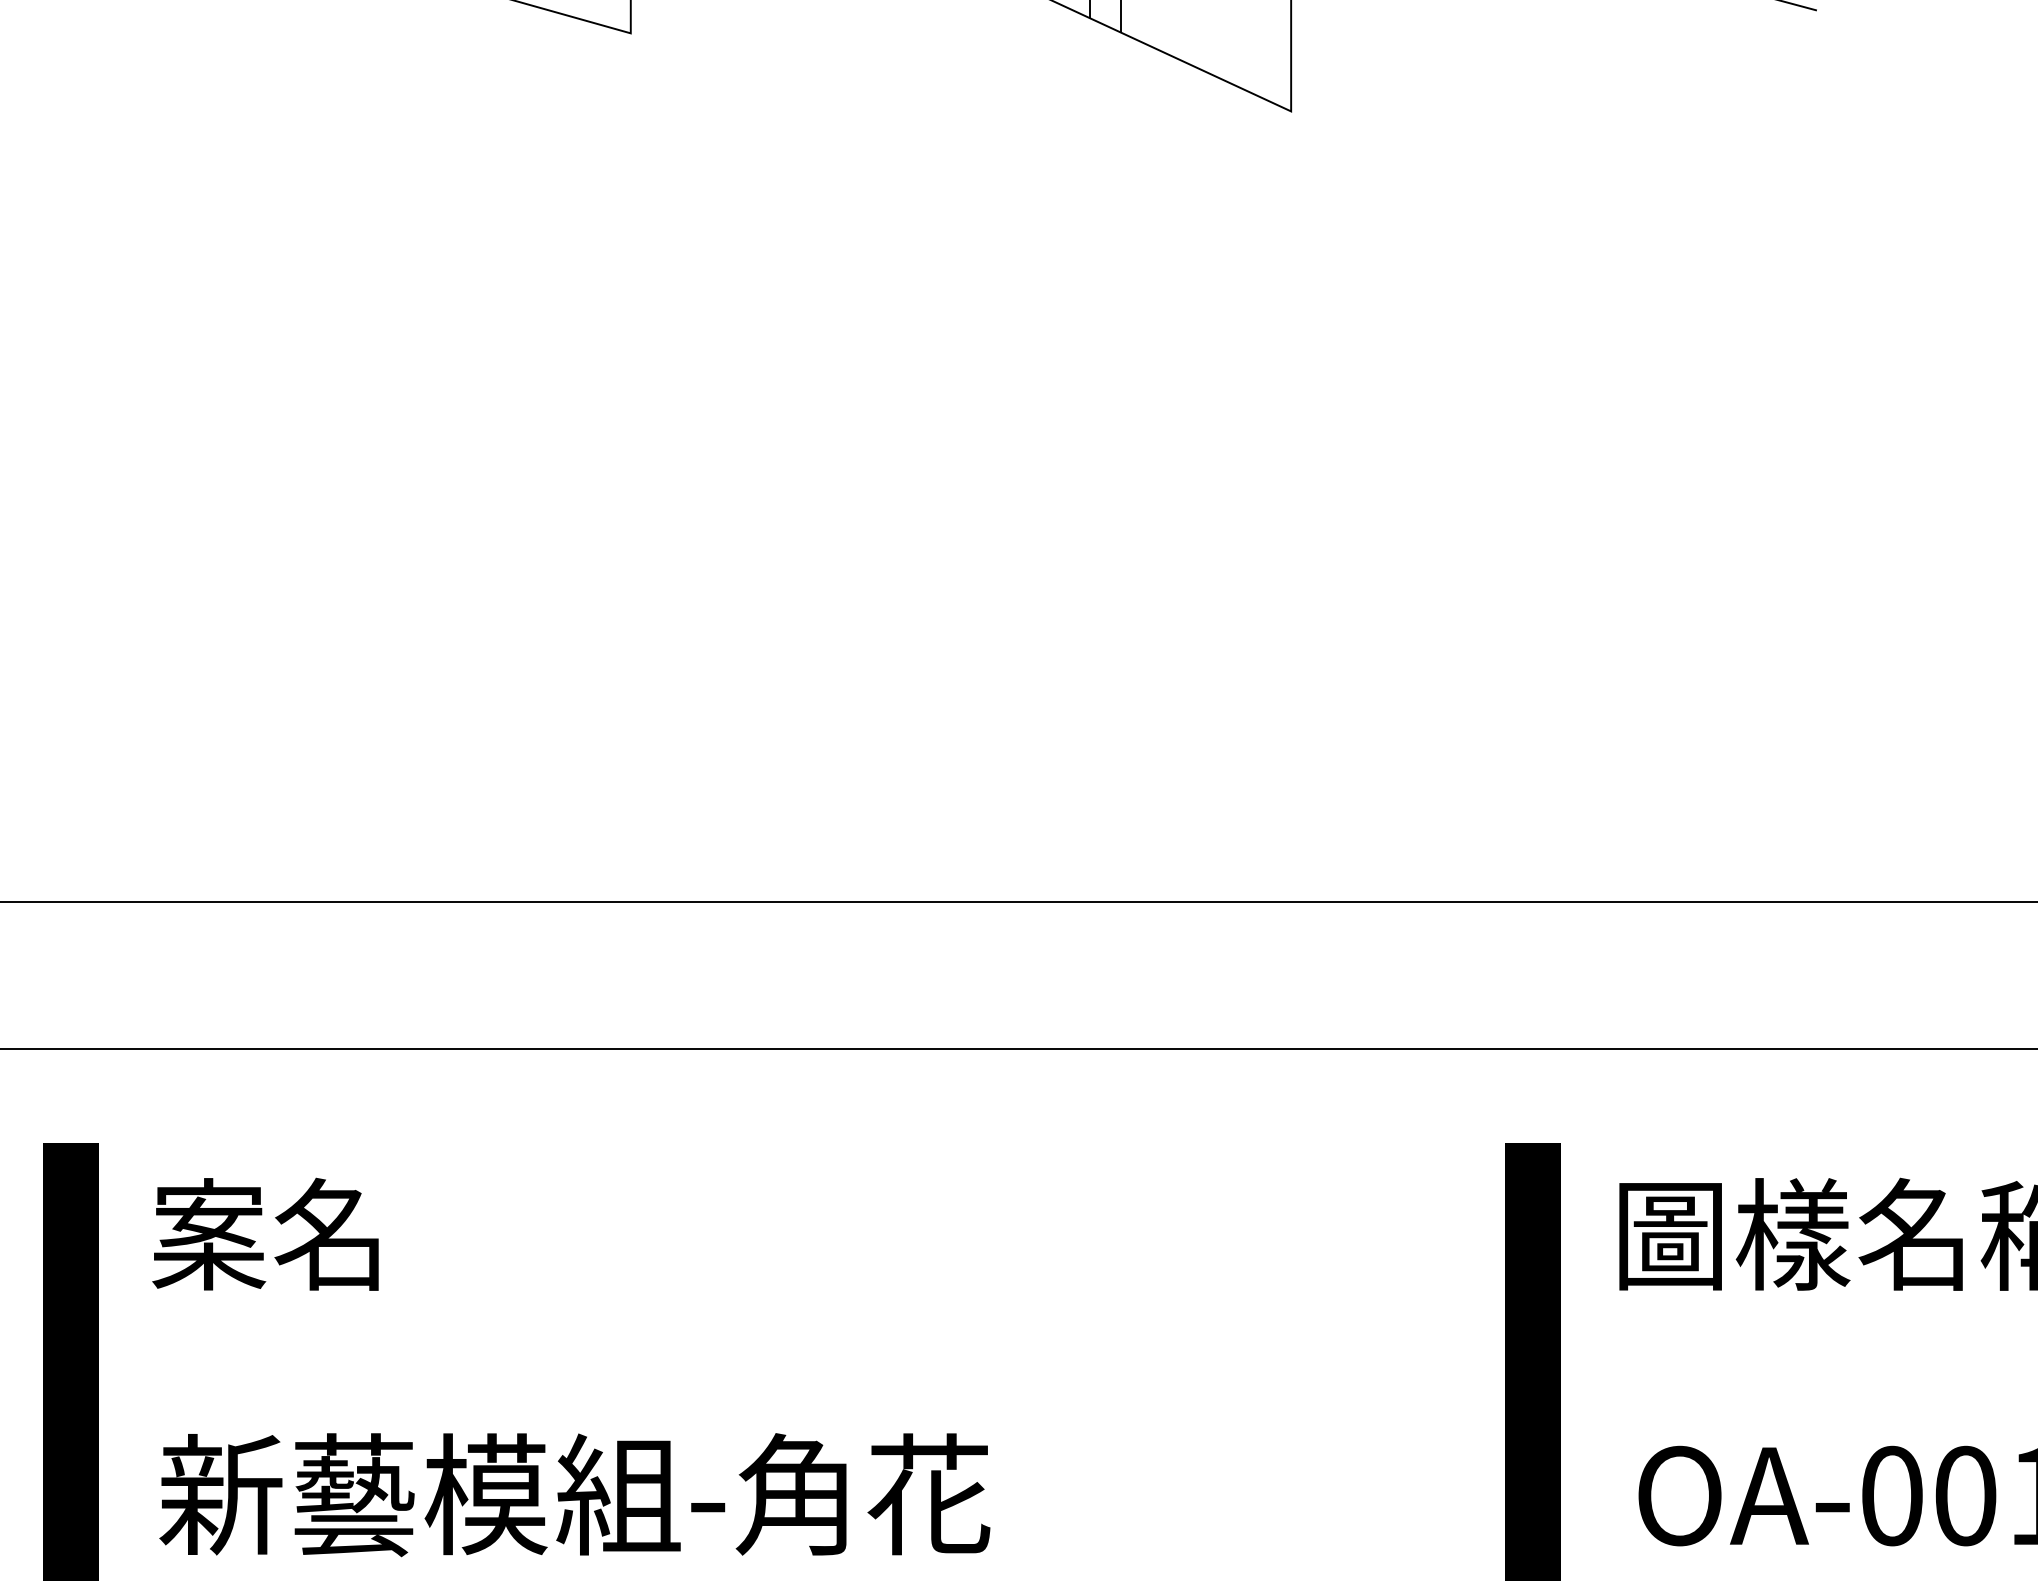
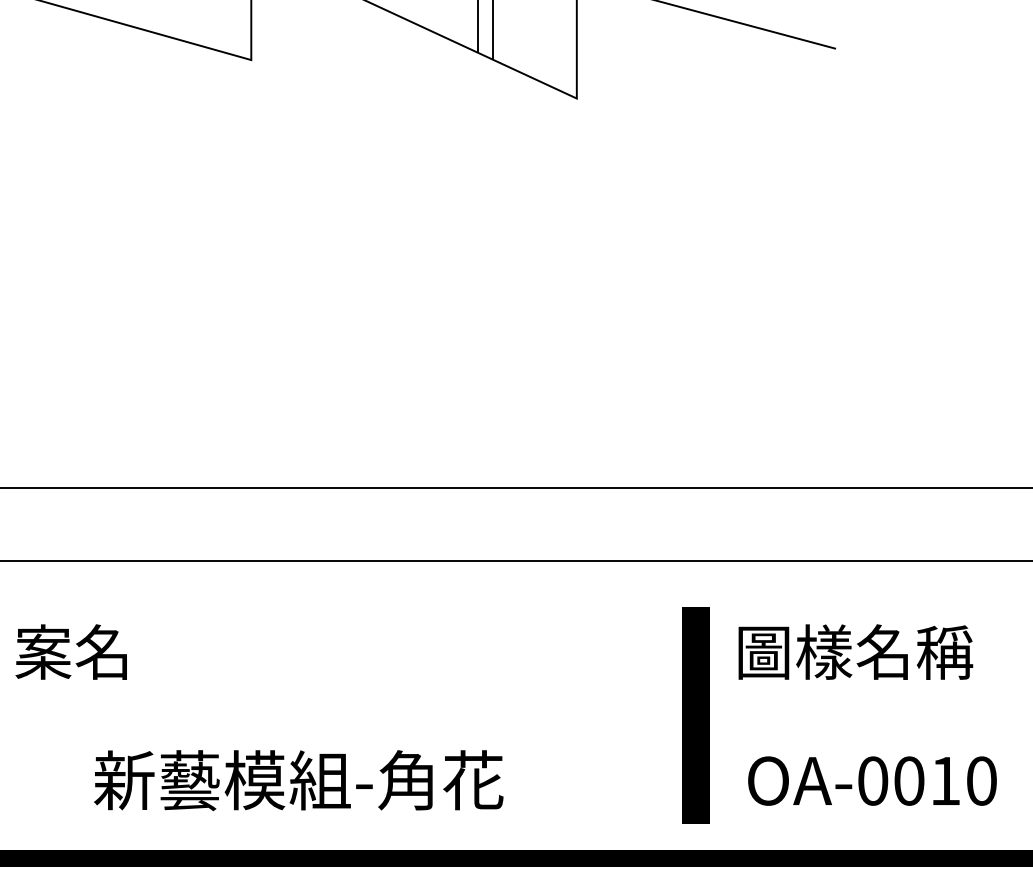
text: (574, 1494) -> (298, 780), moved

